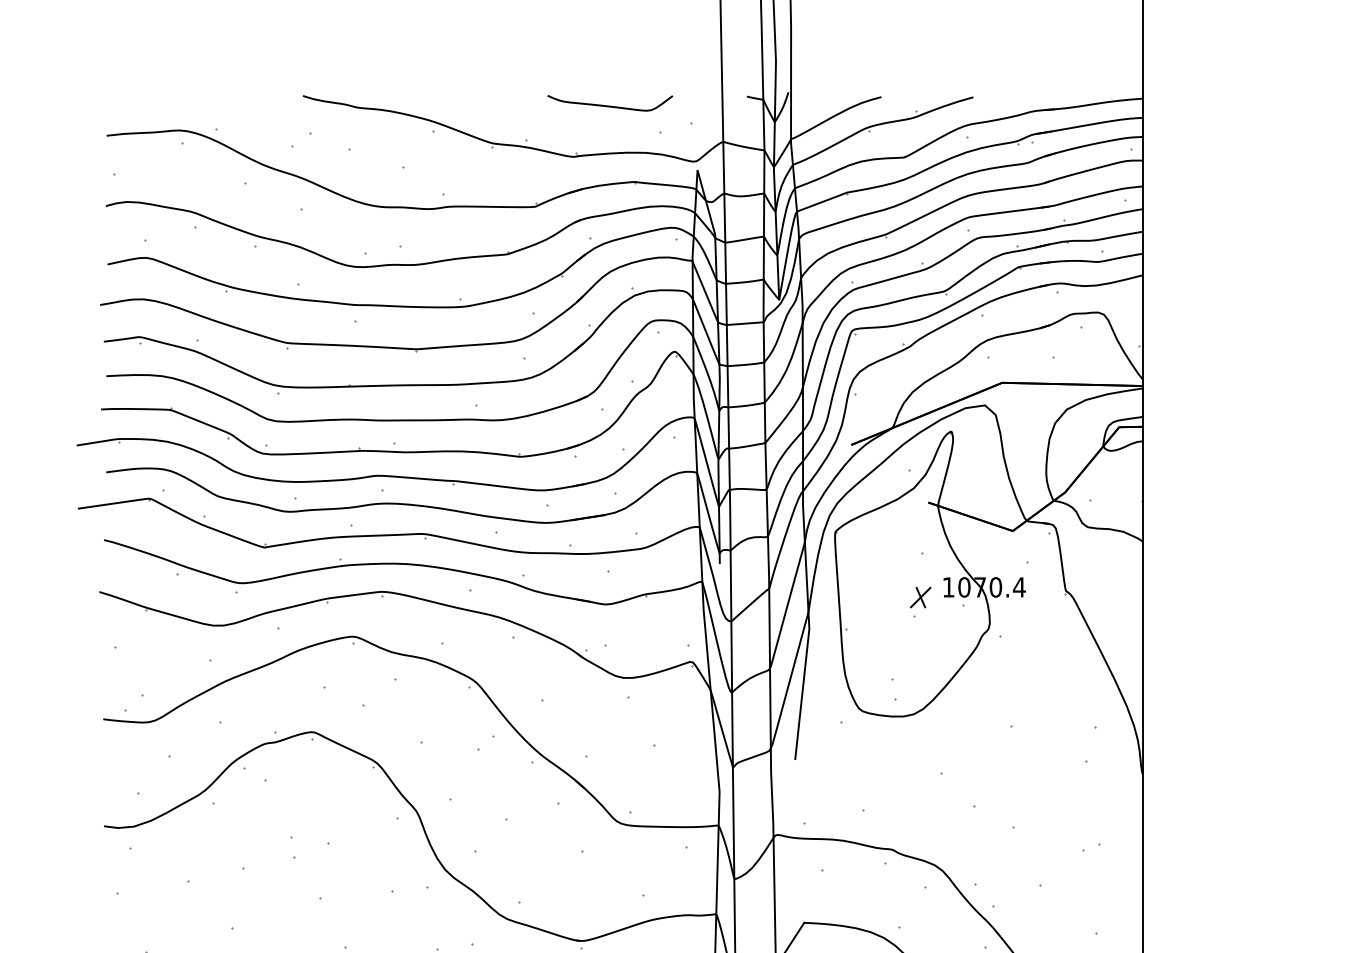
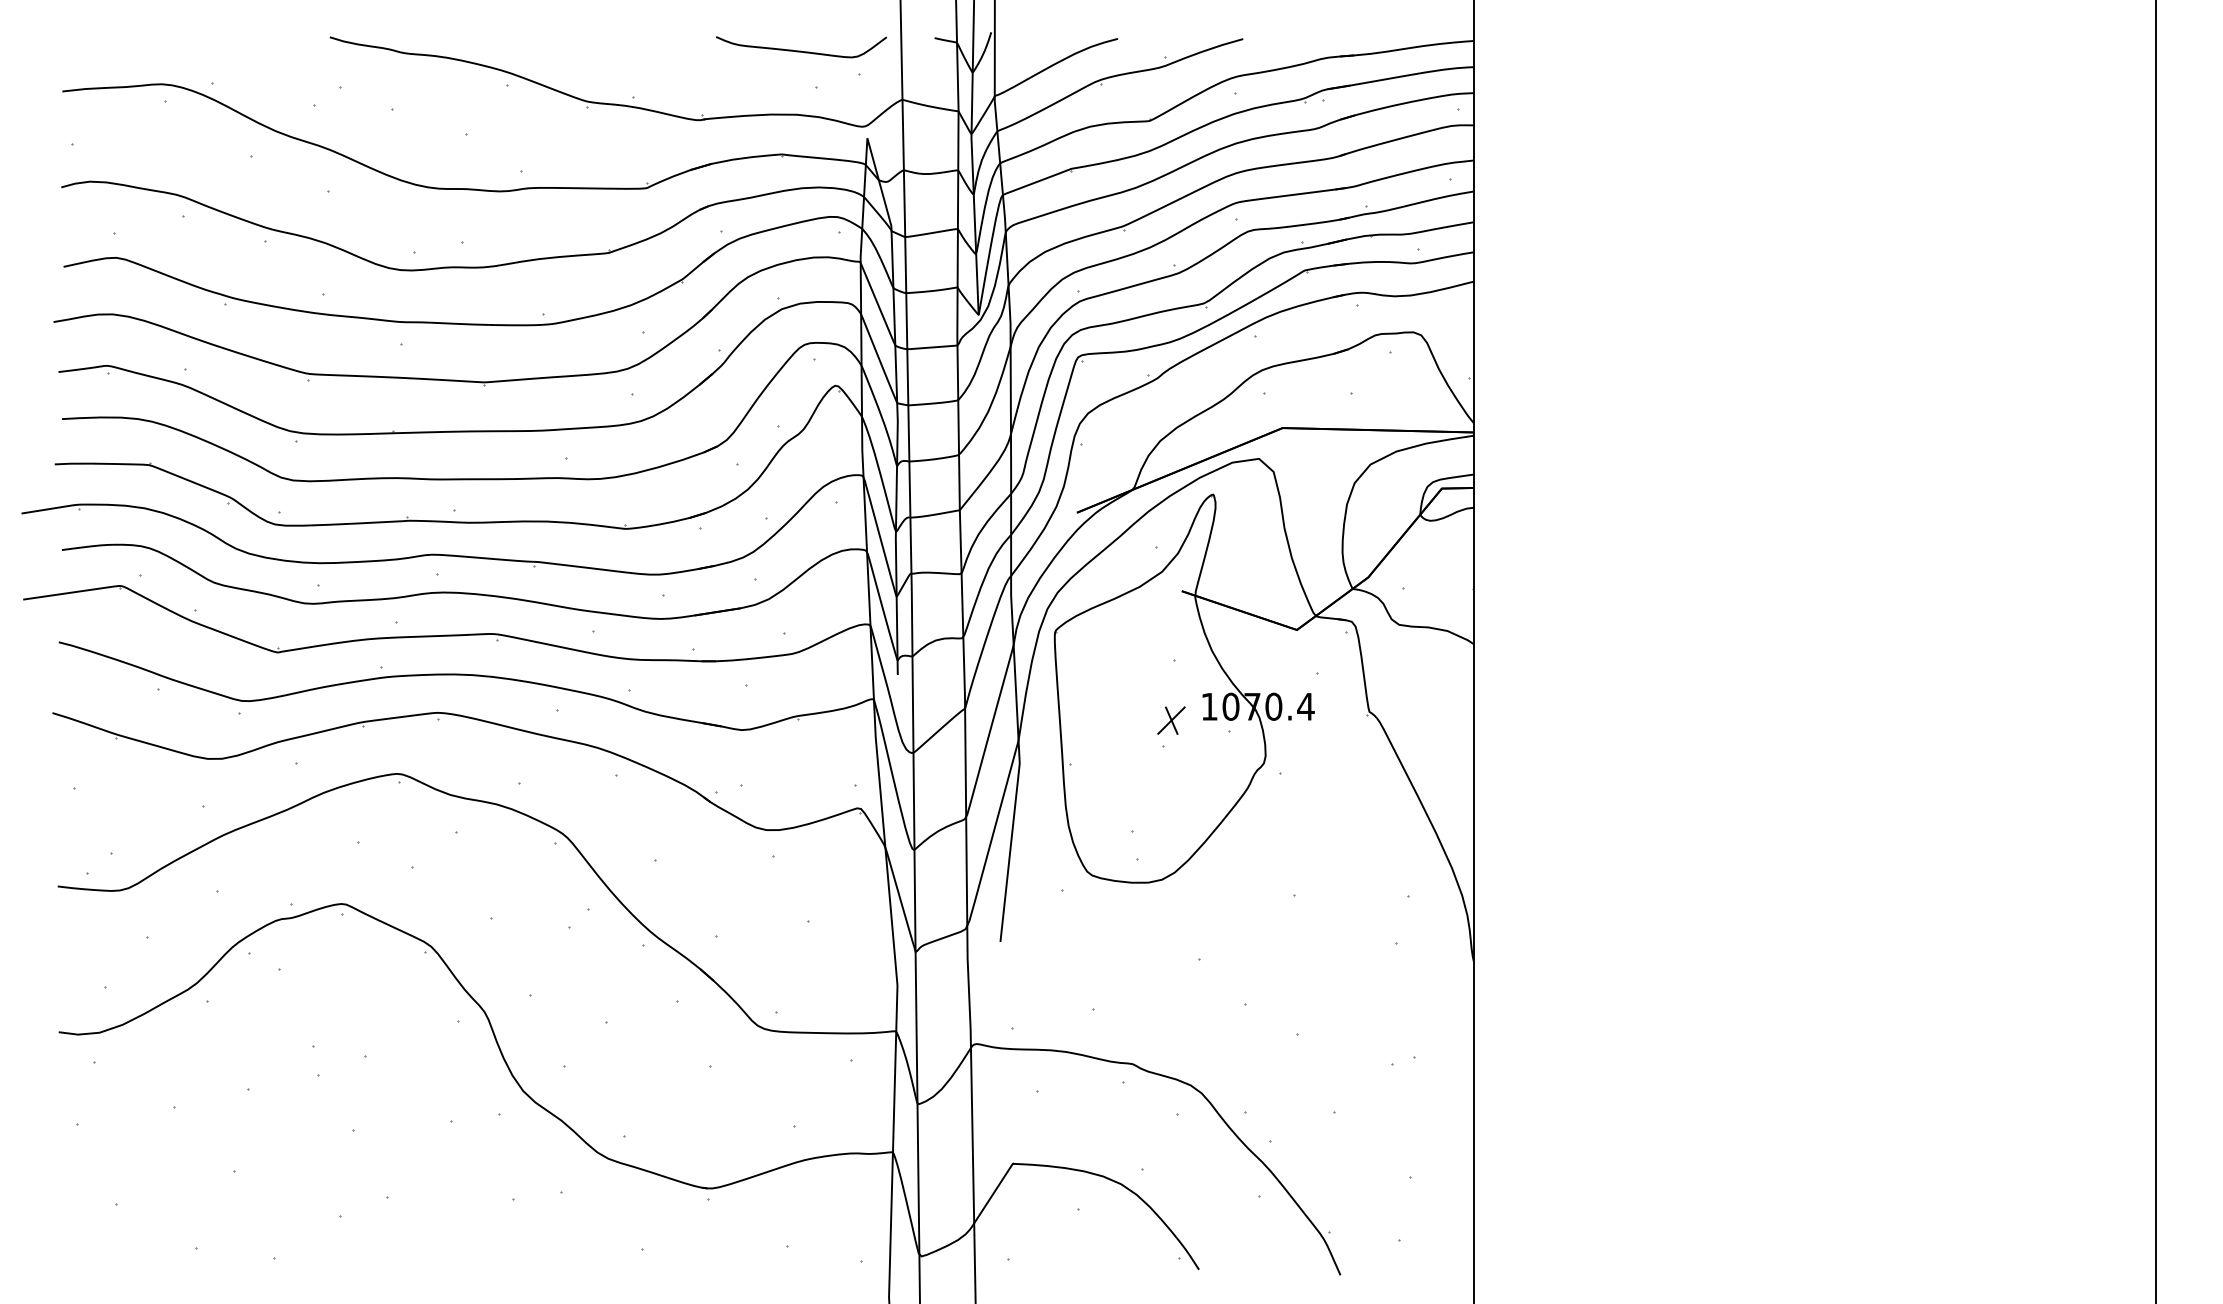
curve: (610, 105) -> (801, 50), moved

